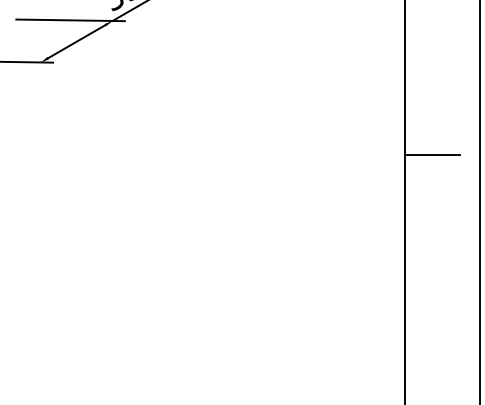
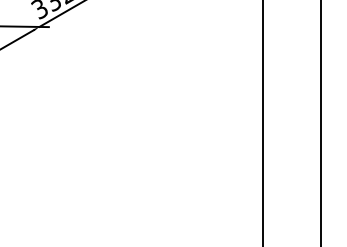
line: (431, 155) -> (284, 130), removed

